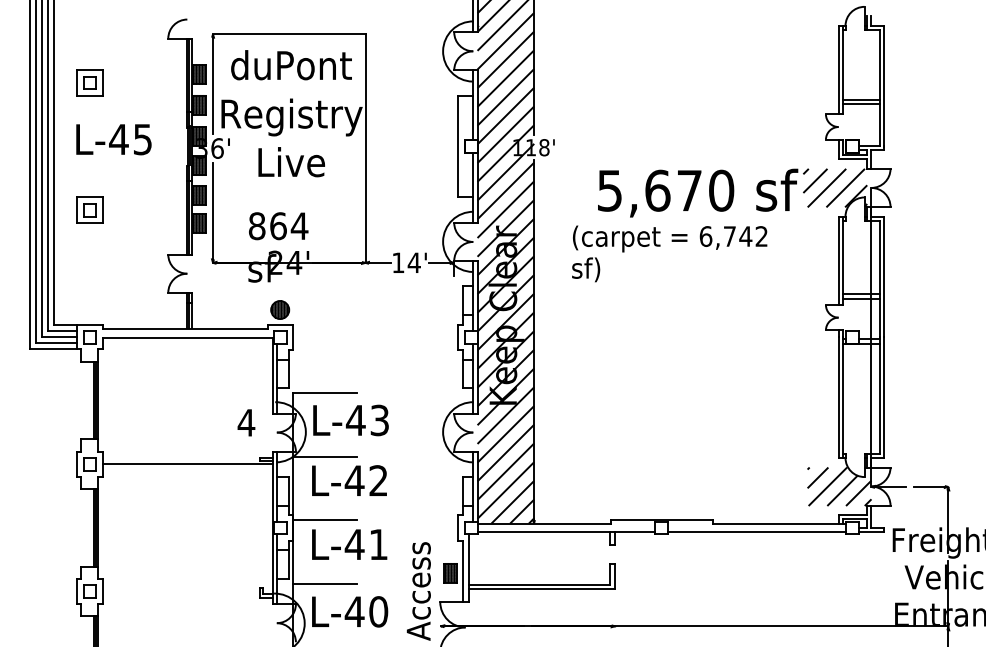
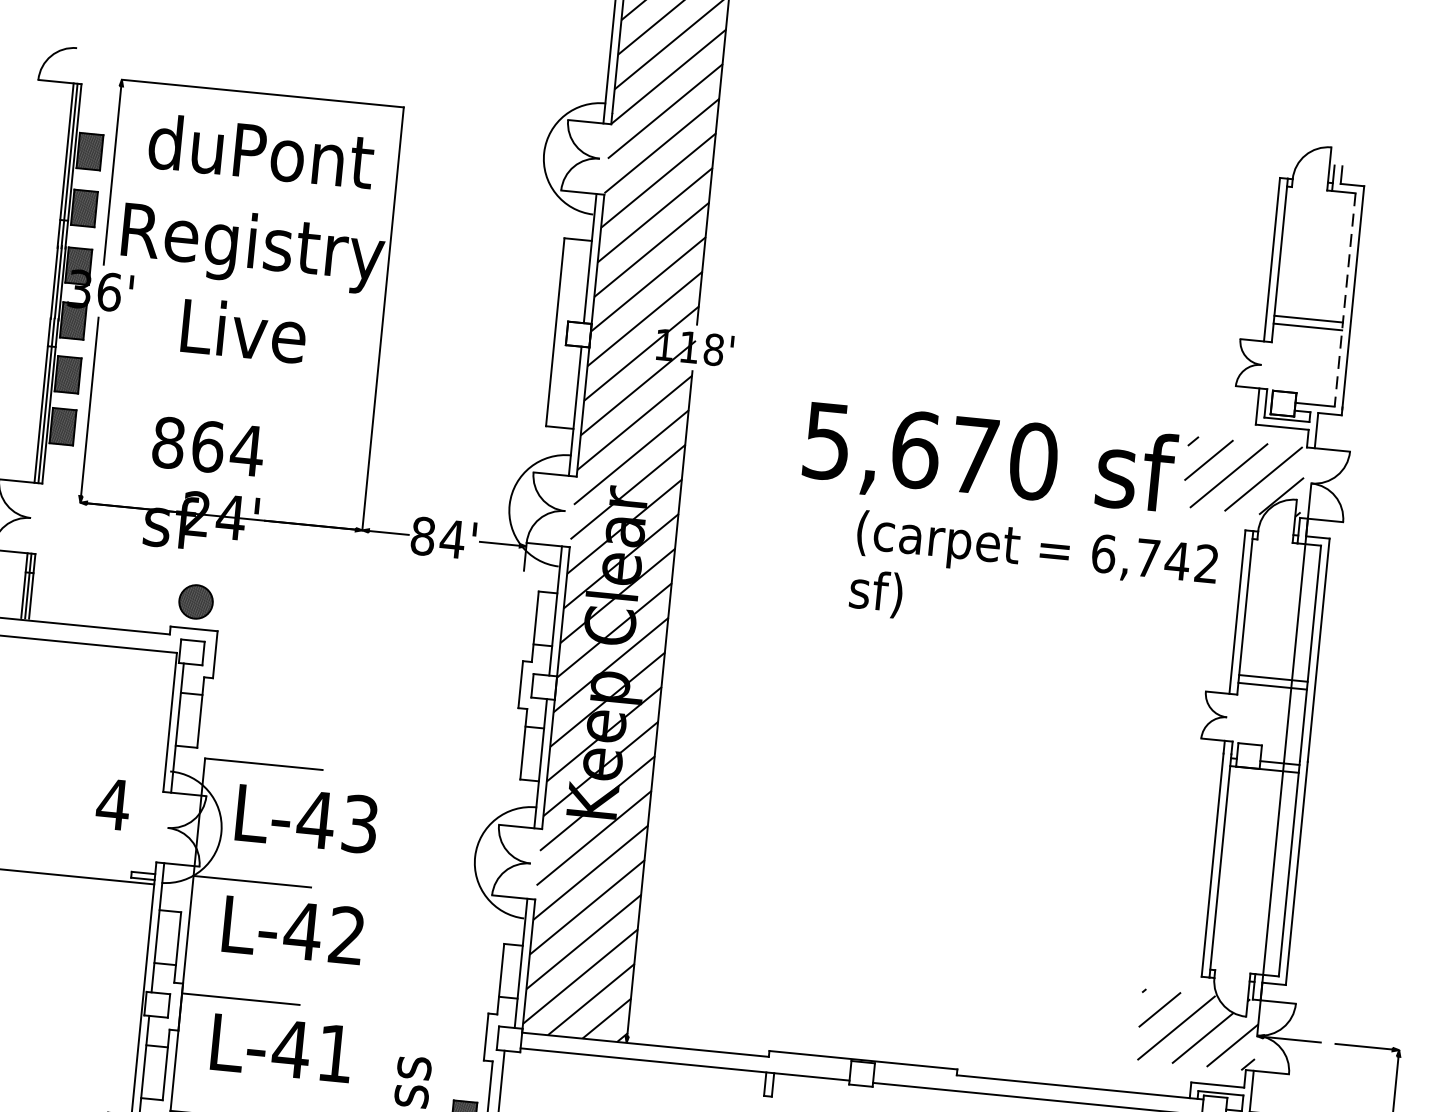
line: (879, 87) -> (1344, 299), solid -> dashed
text: (669, 253) -> (1033, 578), moved
text: (398, 262) -> (423, 535), 14' -> 84'

